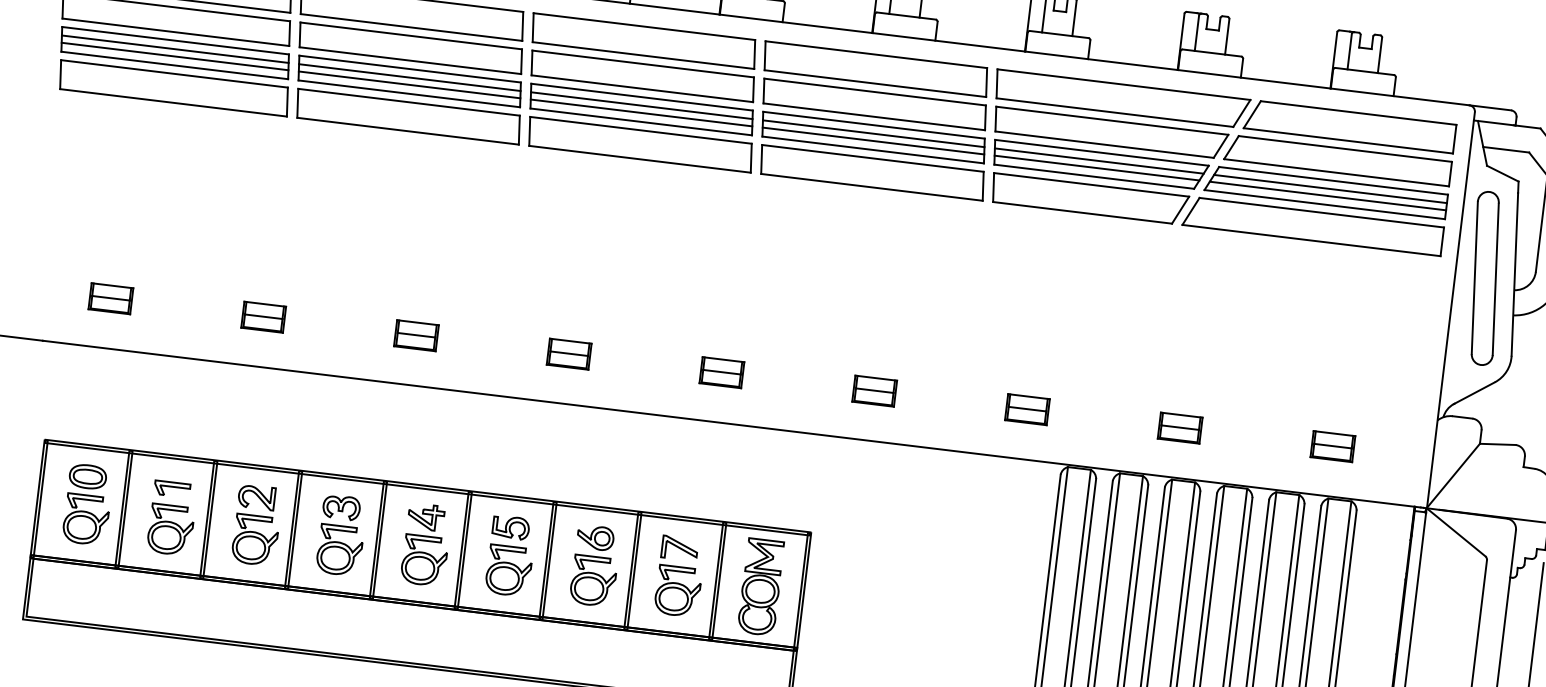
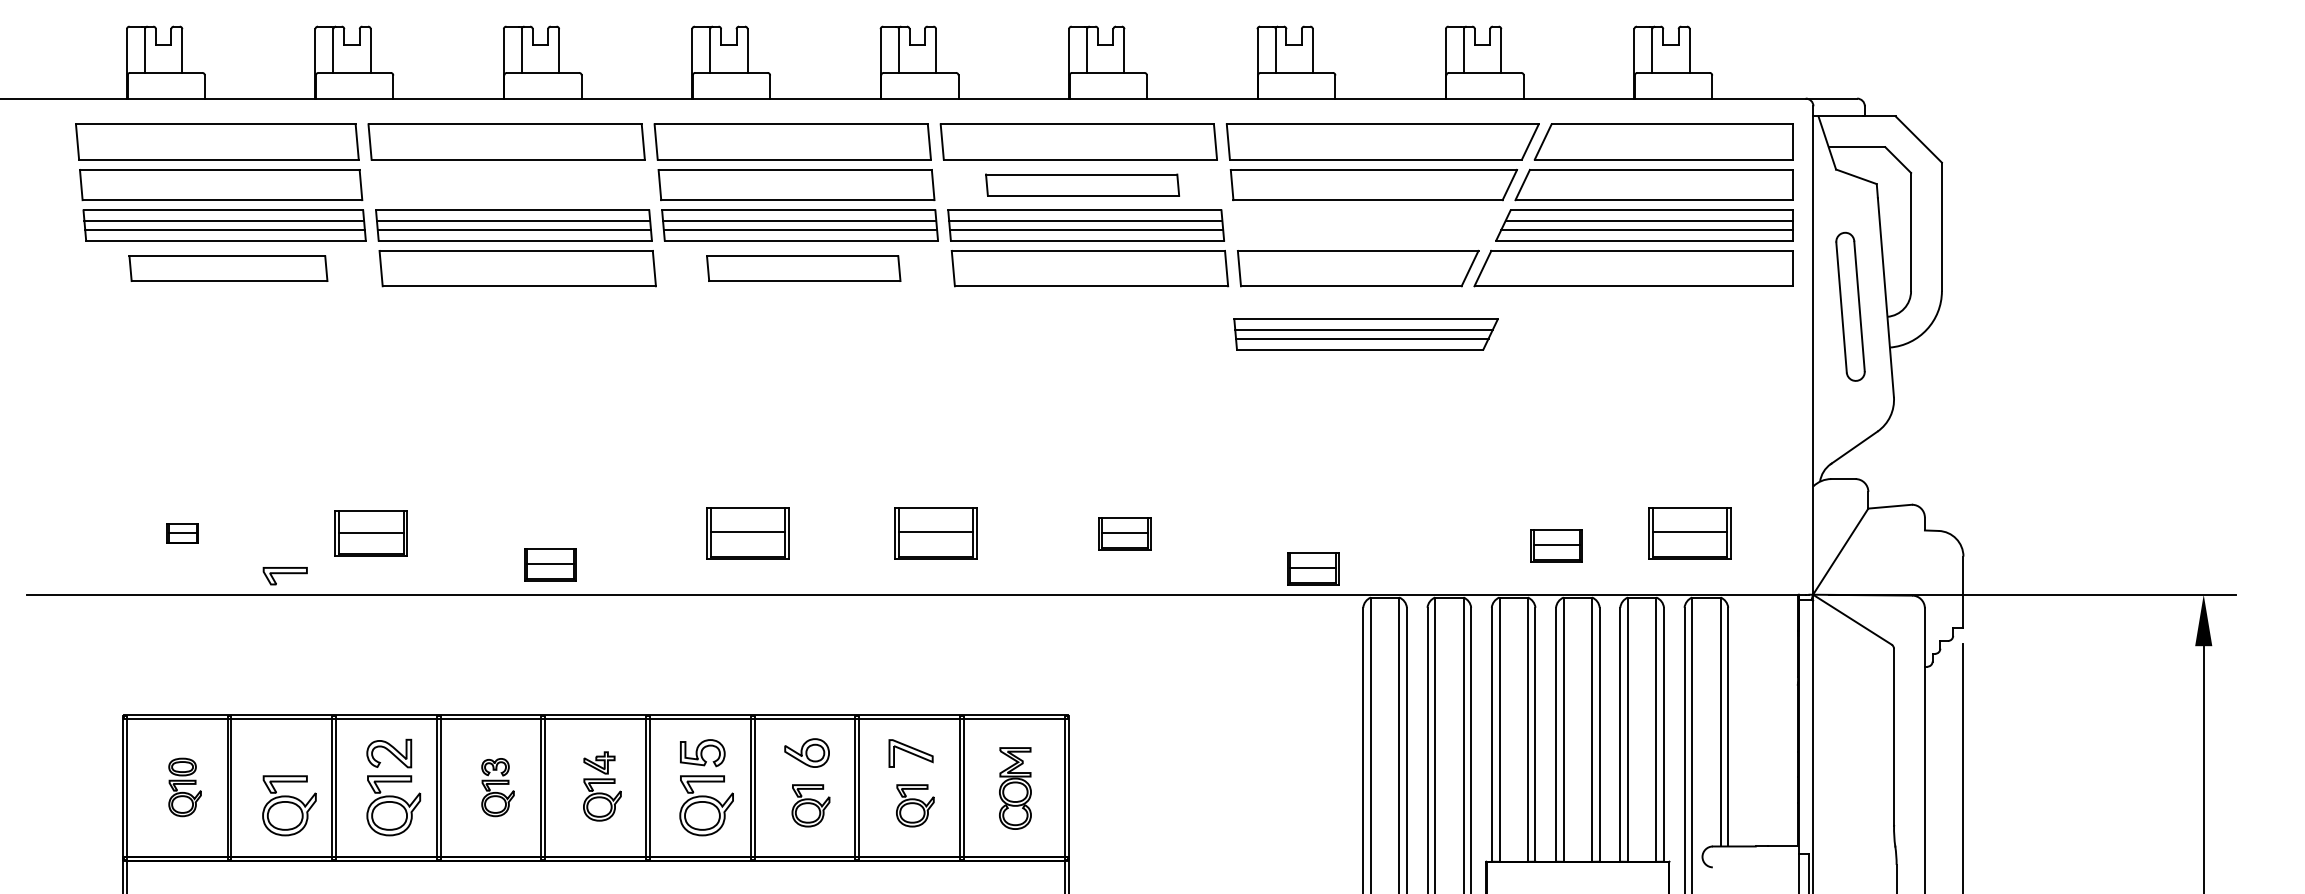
part: (410, 47) -> (510, 184), removed
part: (174, 88) -> (228, 268), size x0.7
part: (874, 104) -> (1082, 185), size x0.7
part: (640, 144) -> (803, 268), size x0.7
part: (1100, 164) -> (1365, 334), moved
part: (1485, 278) -> (1850, 306), size x0.7
part: (110, 298) -> (182, 533), size x0.6
part: (263, 317) -> (370, 533), size x1.4
part: (416, 335) -> (550, 564), moved
part: (568, 354) -> (747, 533), size x1.6
part: (722, 372) -> (936, 533), size x1.6
part: (1027, 409) -> (1313, 568), moved
part: (1180, 428) -> (1556, 545), moved
part: (1332, 446) -> (1689, 533), size x1.6
part: (171, 489) -> (284, 576), moved
part: (87, 504) -> (184, 787), size x0.6
part: (341, 535) -> (497, 787), size x0.6
part: (426, 544) -> (602, 786), size x0.7
part: (593, 580) -> (810, 805), size x0.7
part: (761, 587) -> (1015, 788), size x0.7
part: (678, 591) -> (915, 805), size x0.7

